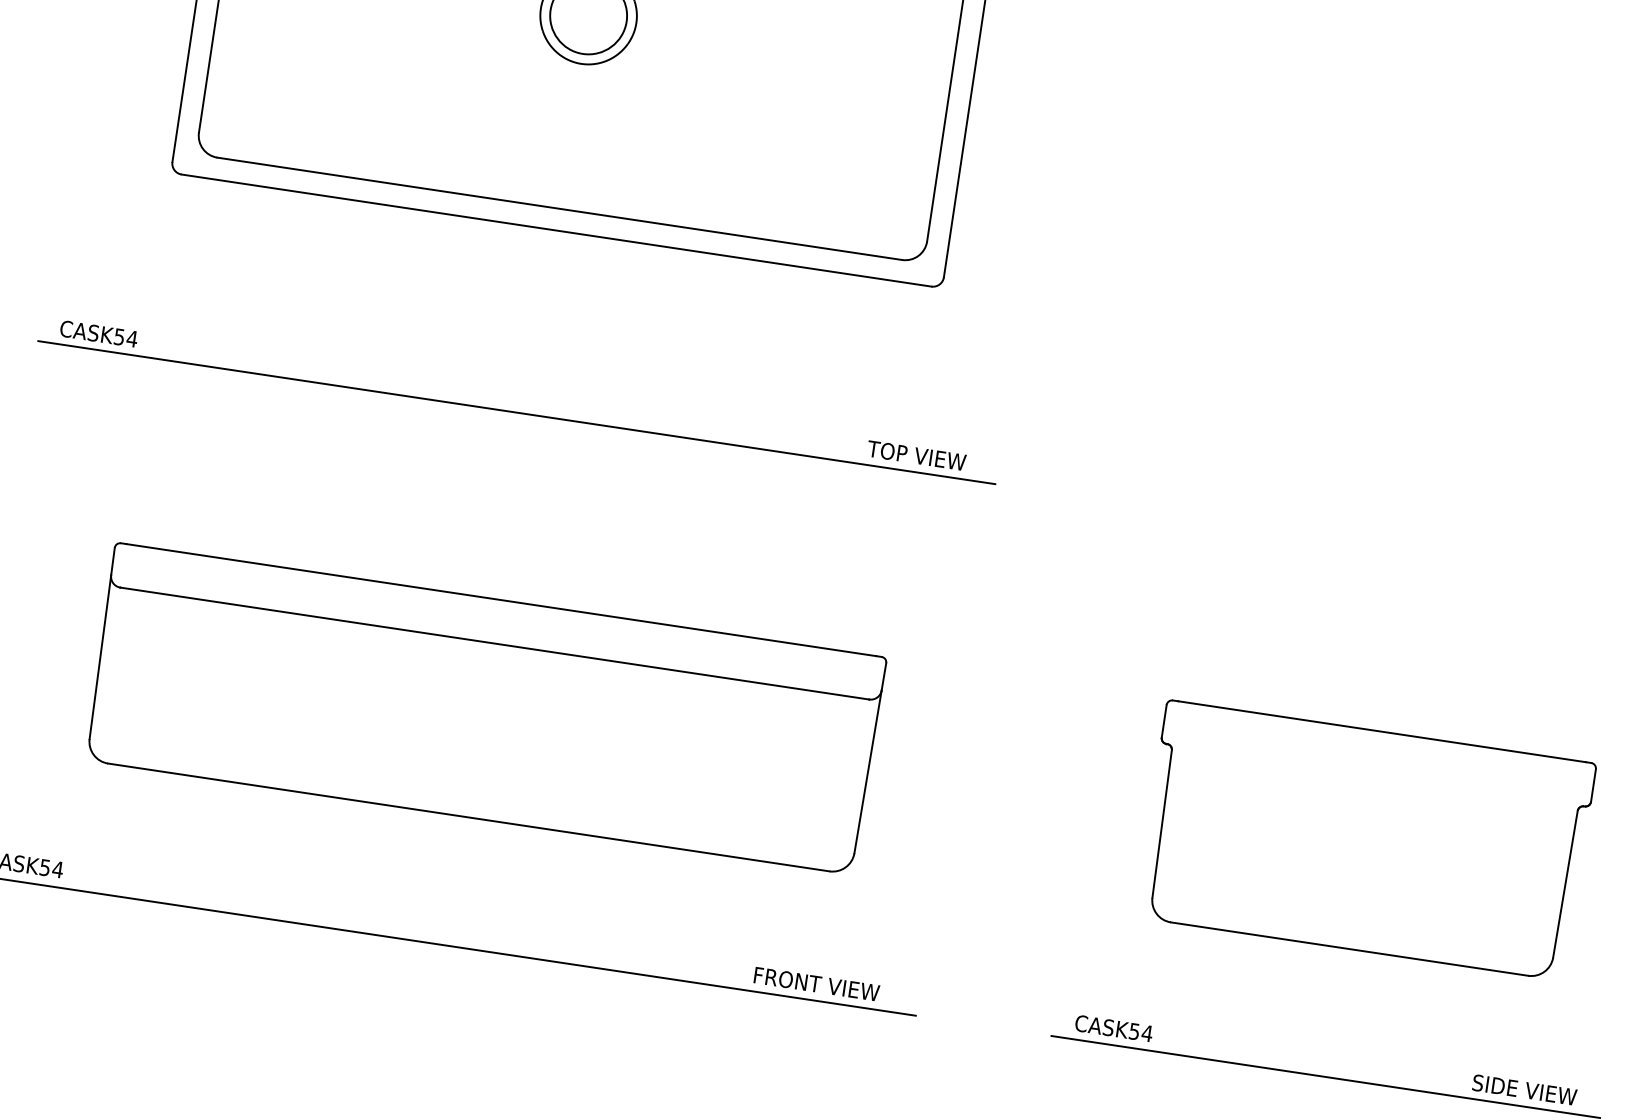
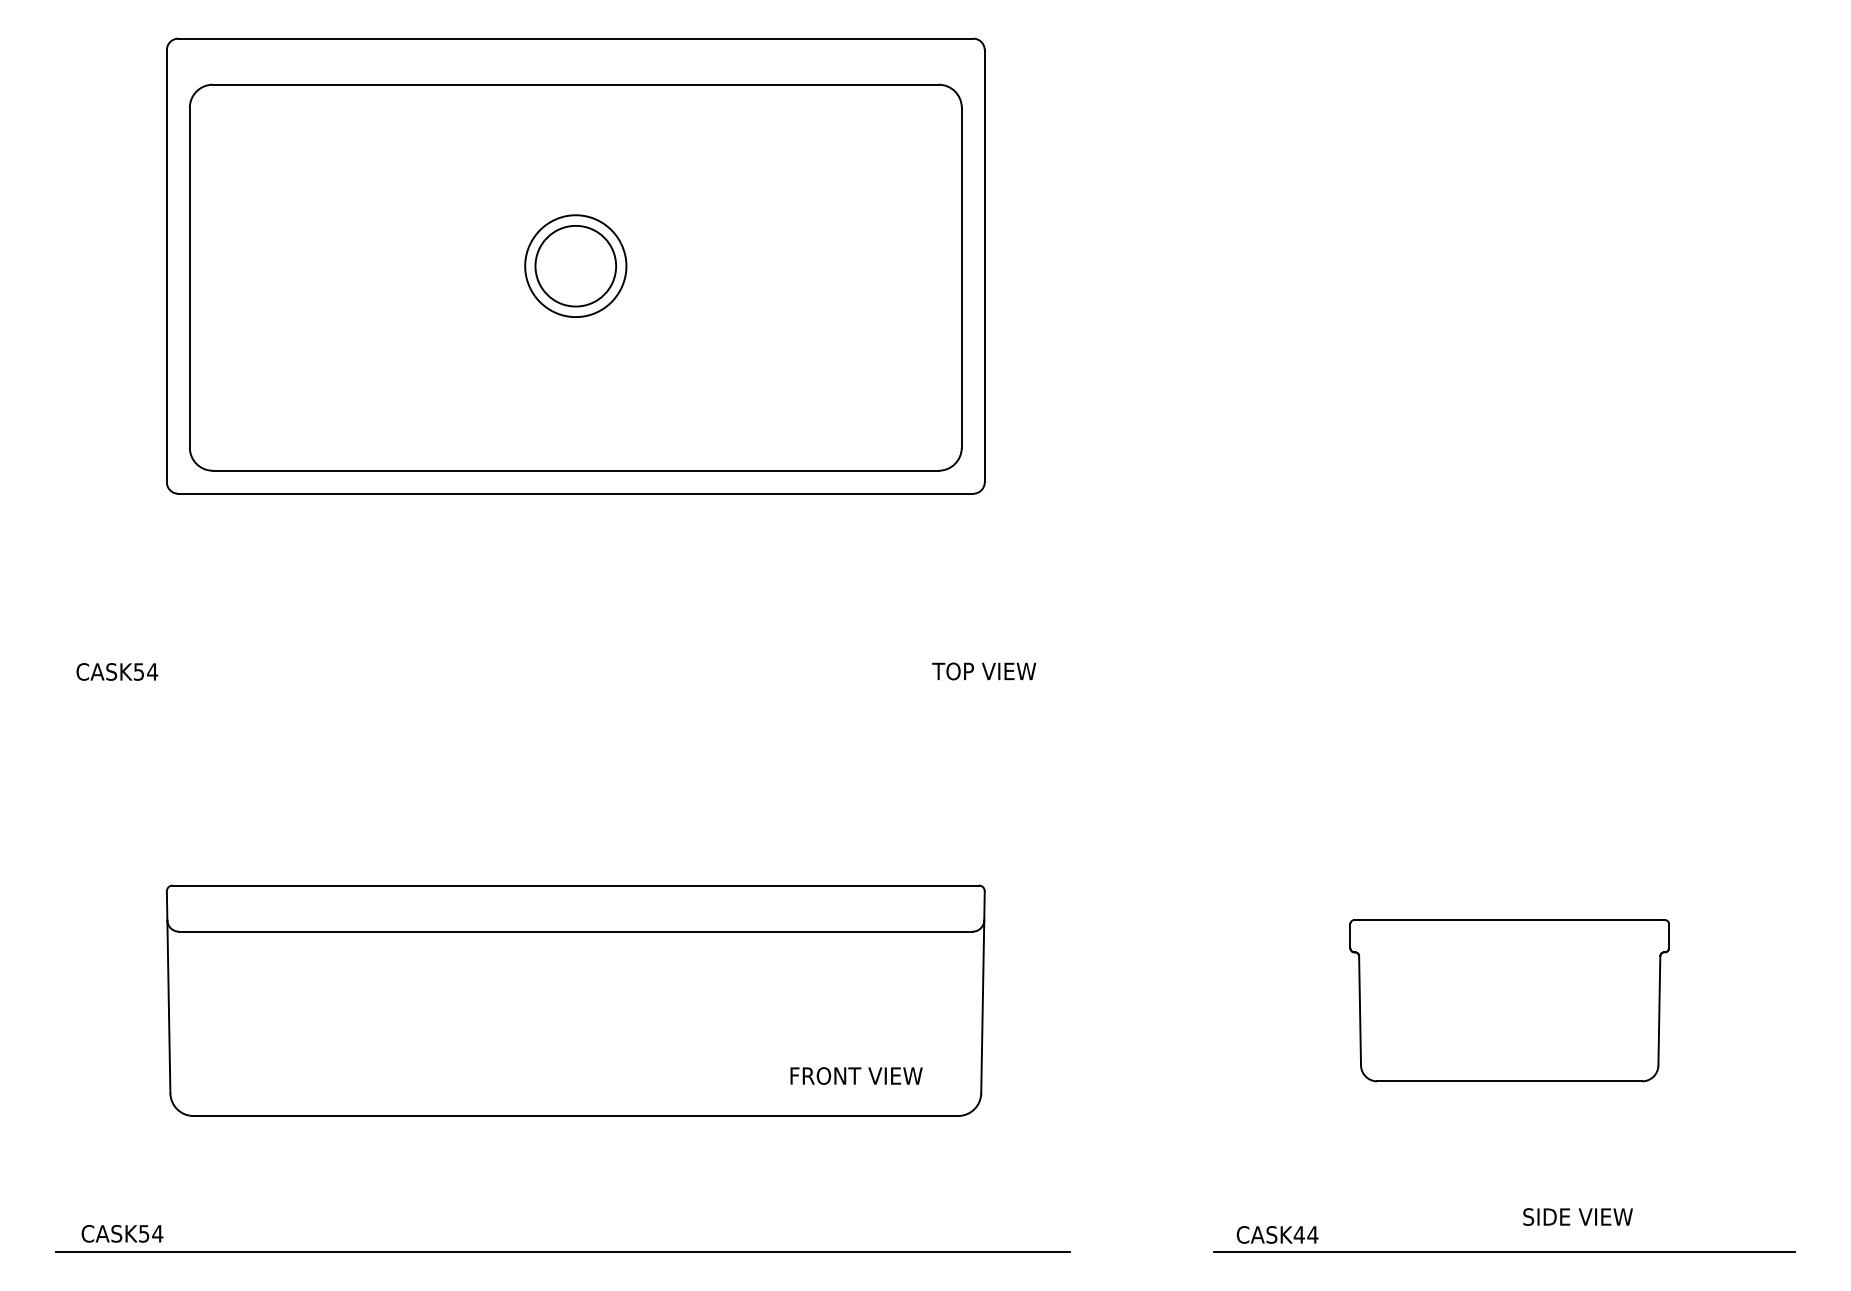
line: (516, 412) -> (562, 688), removed
part: (1365, 840) -> (1509, 1000), size x0.7
text: (816, 983) -> (856, 1075), moved
text: (1133, 1031) -> (1298, 1234), CASK54 -> CASK44
text: (1524, 1089) -> (1577, 1216), moved

